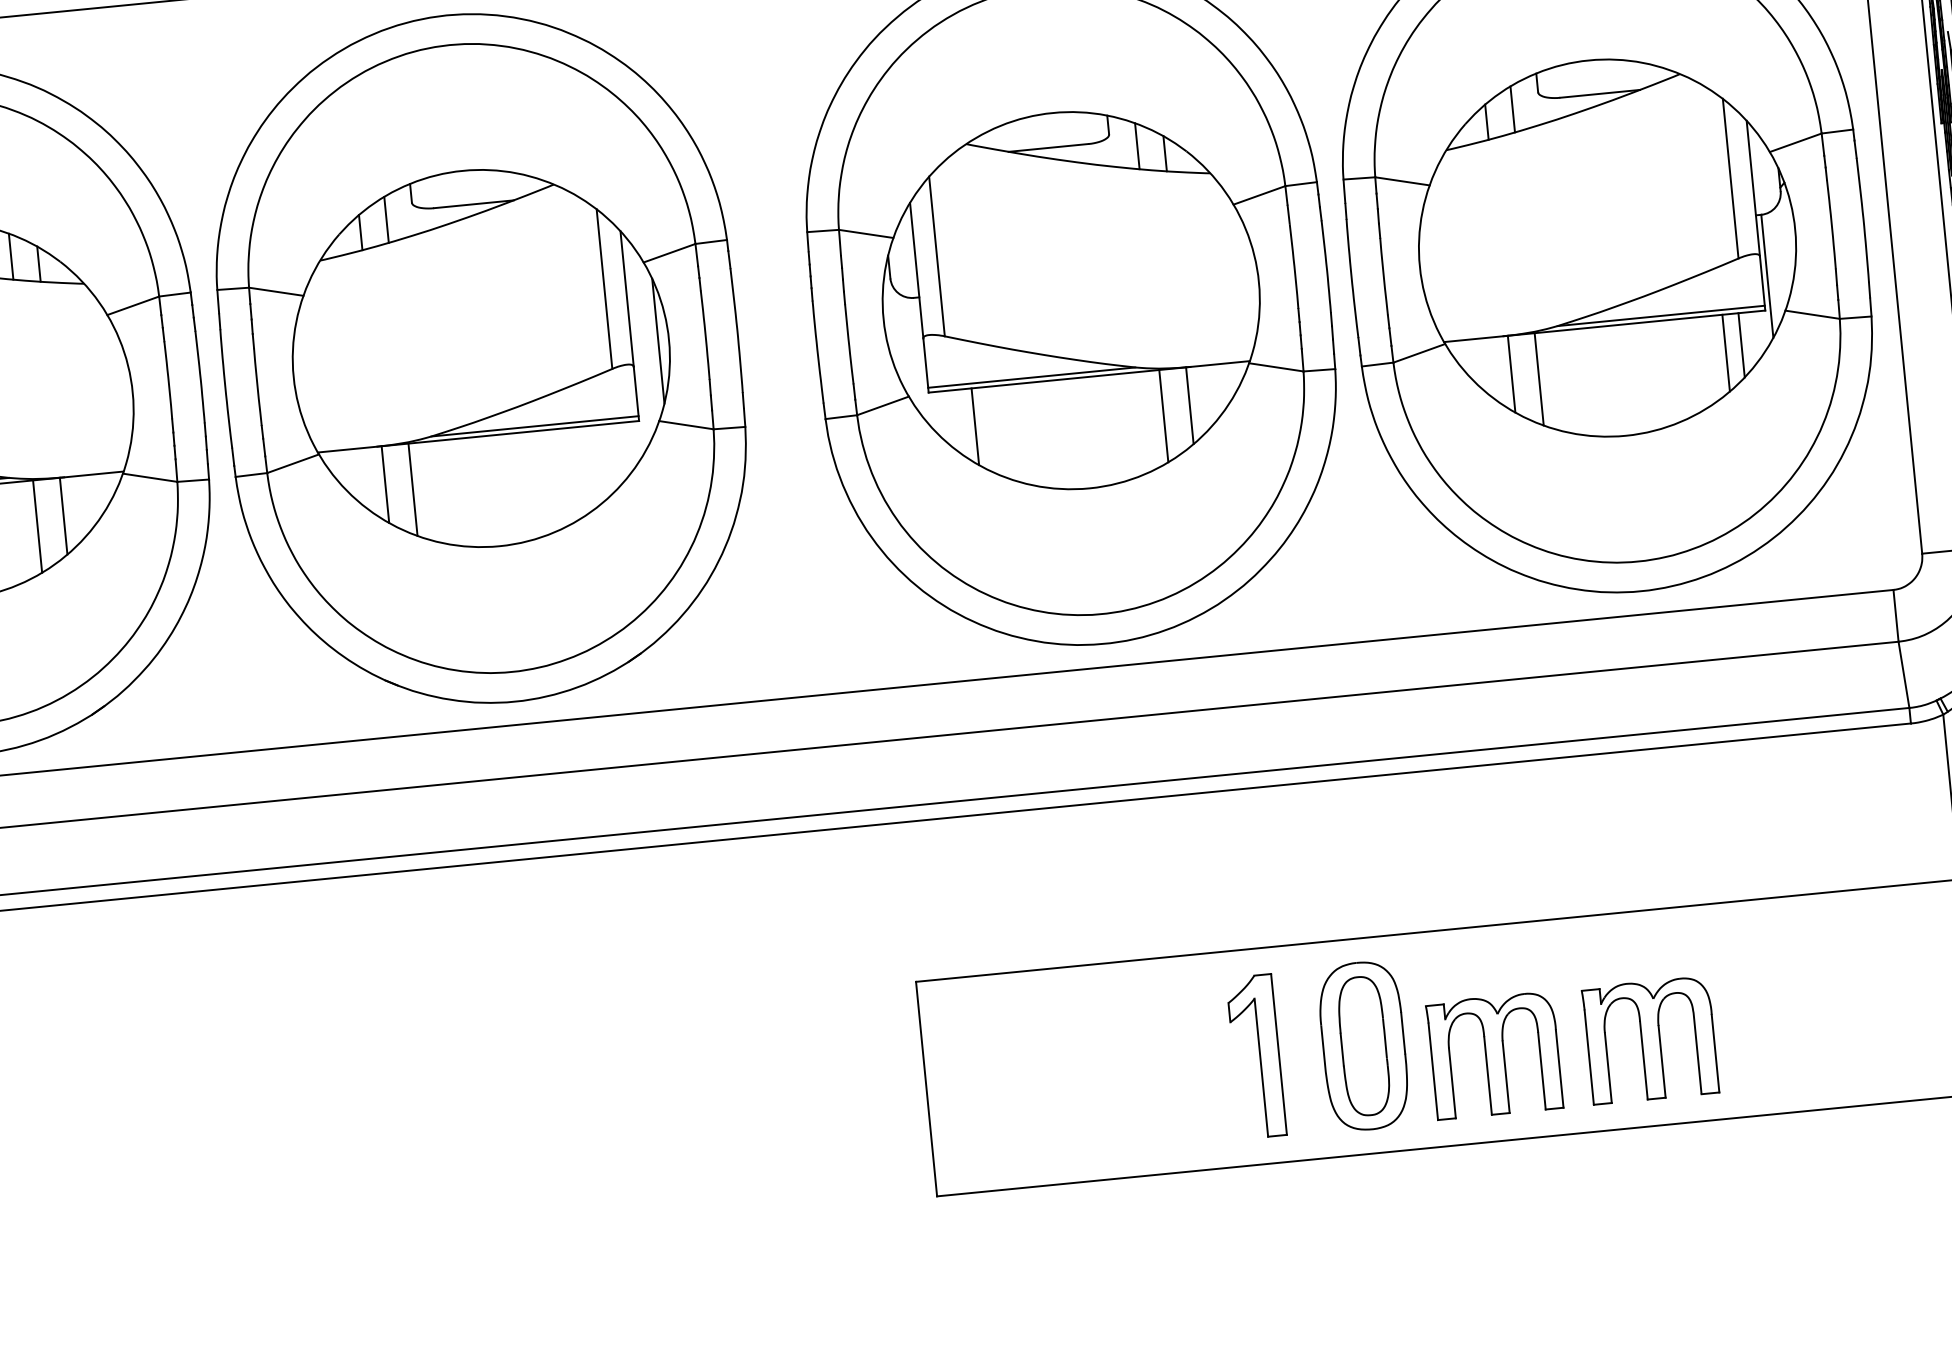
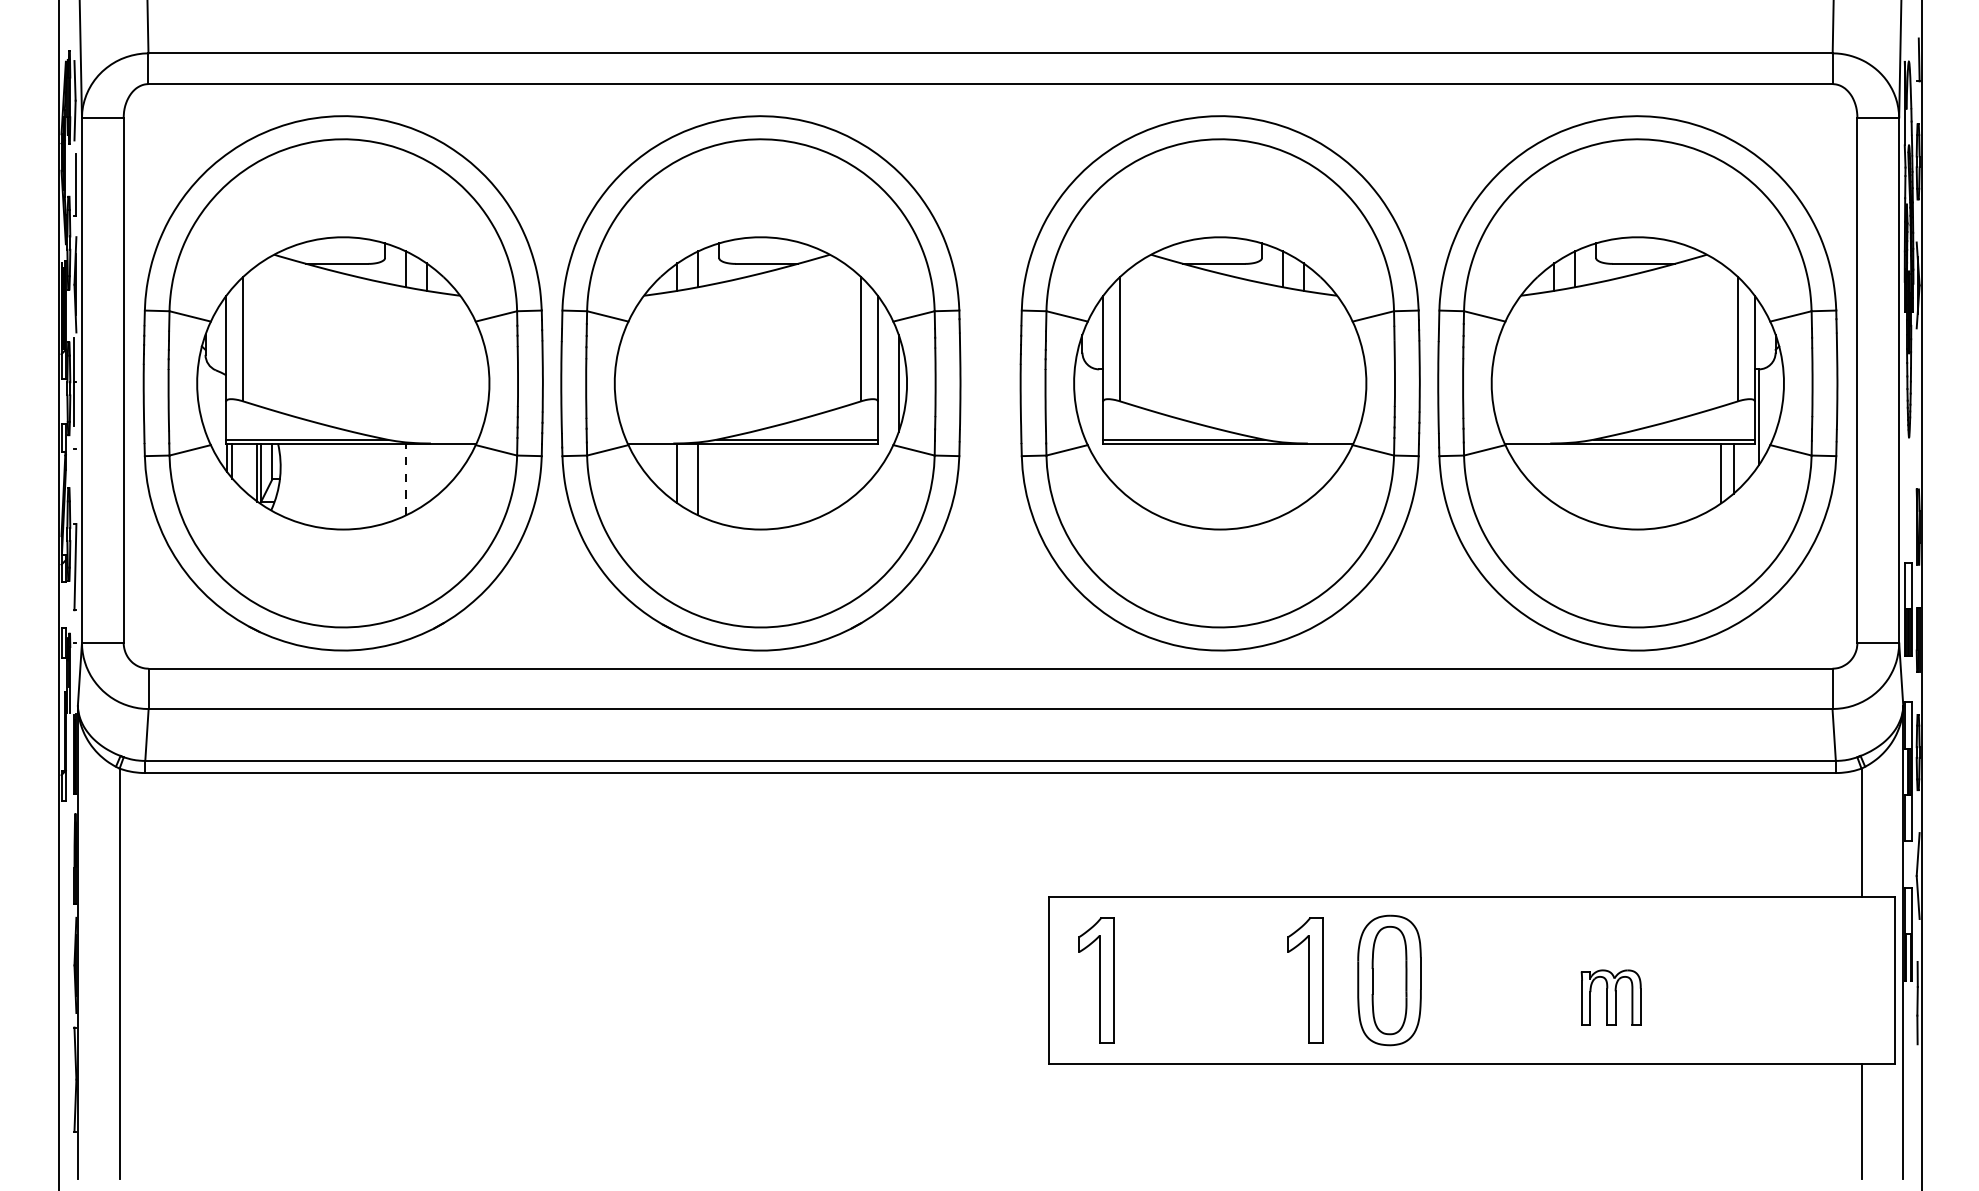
line: (1511, 374) -> (1554, 473), removed
line: (1539, 379) -> (1575, 479), removed
line: (1189, 405) -> (1303, 473), removed
line: (1163, 416) -> (1282, 479), removed
line: (975, 426) -> (1136, 473), removed
line: (63, 516) -> (426, 473), removed
line: (37, 526) -> (405, 479), solid -> dashed
part: (1651, 1040) -> (1611, 997), size x0.6
part: (1494, 1055) -> (1489, 997), removed
part: (987, 1083) -> (1096, 980), added

